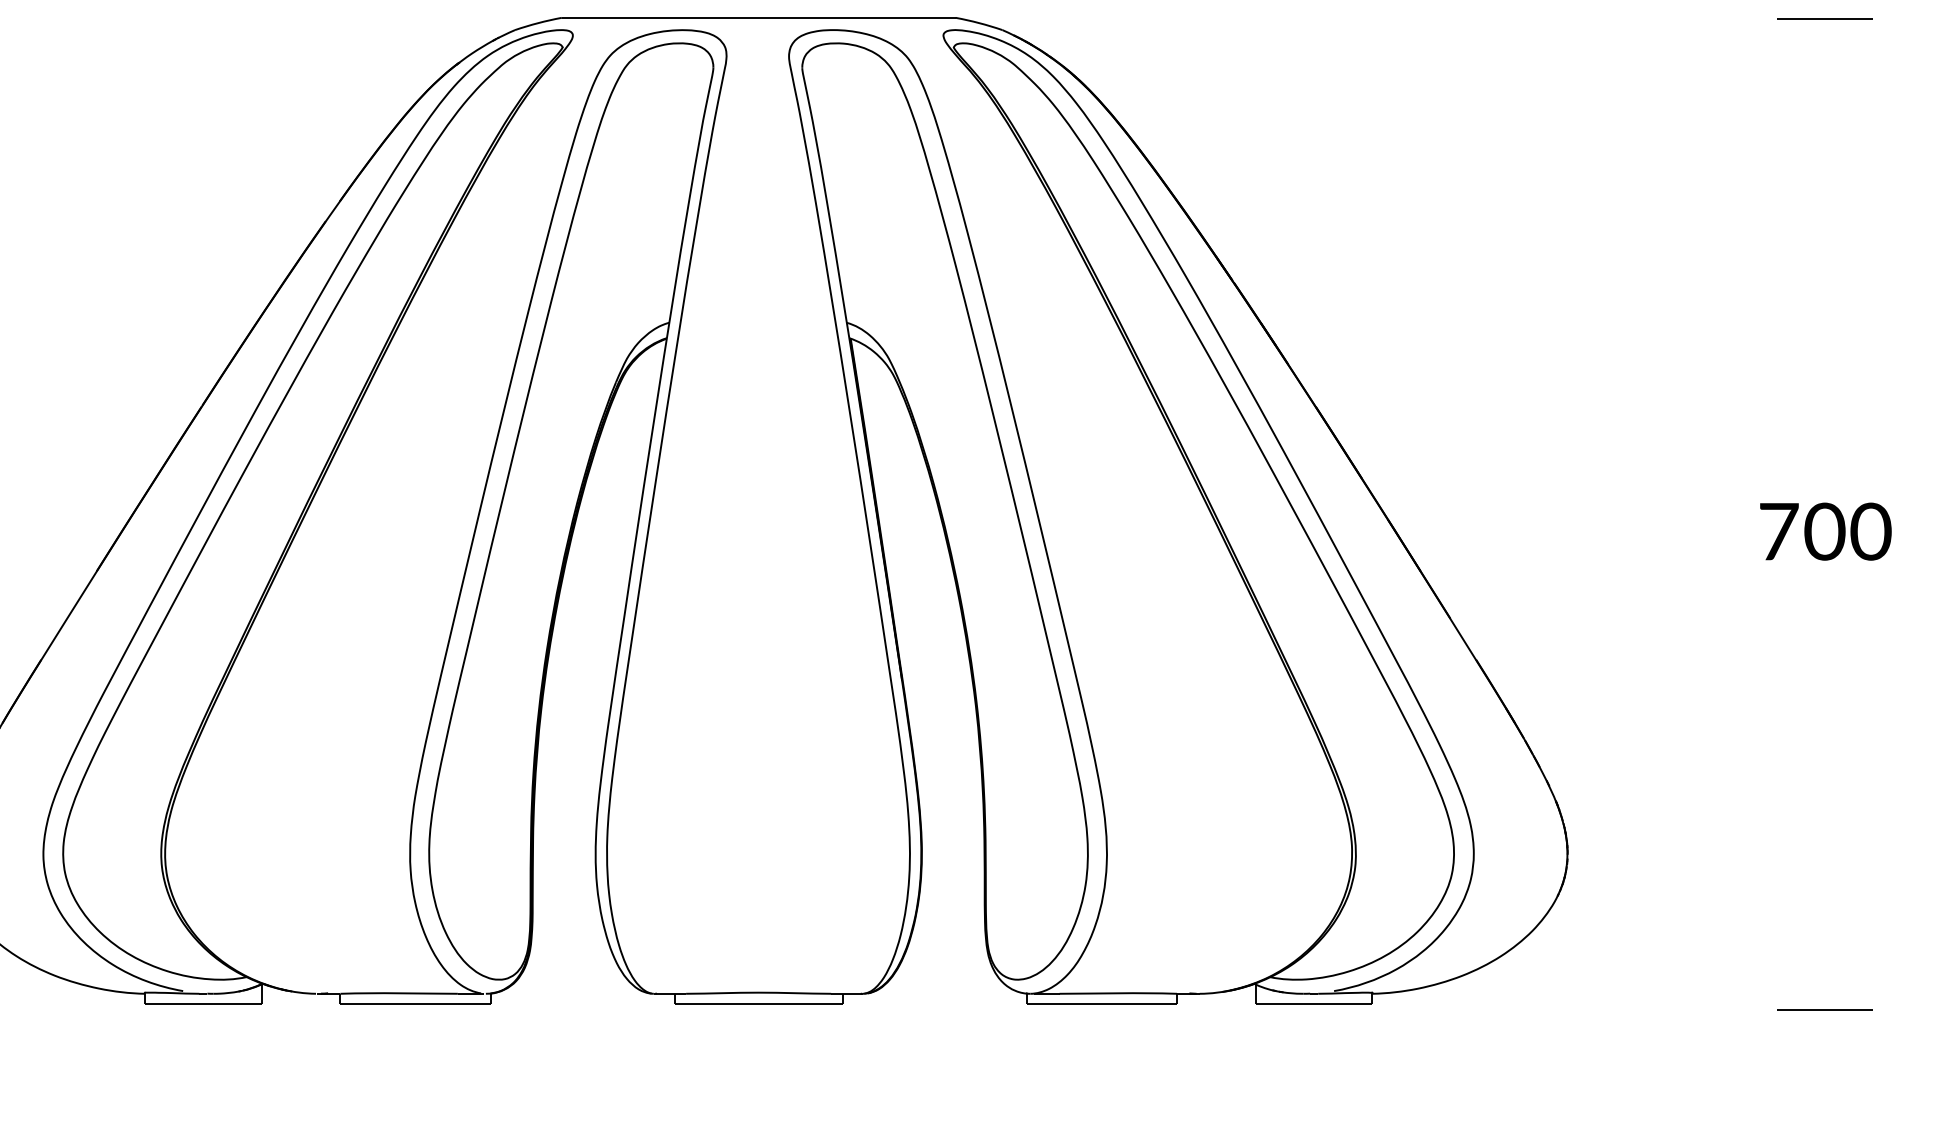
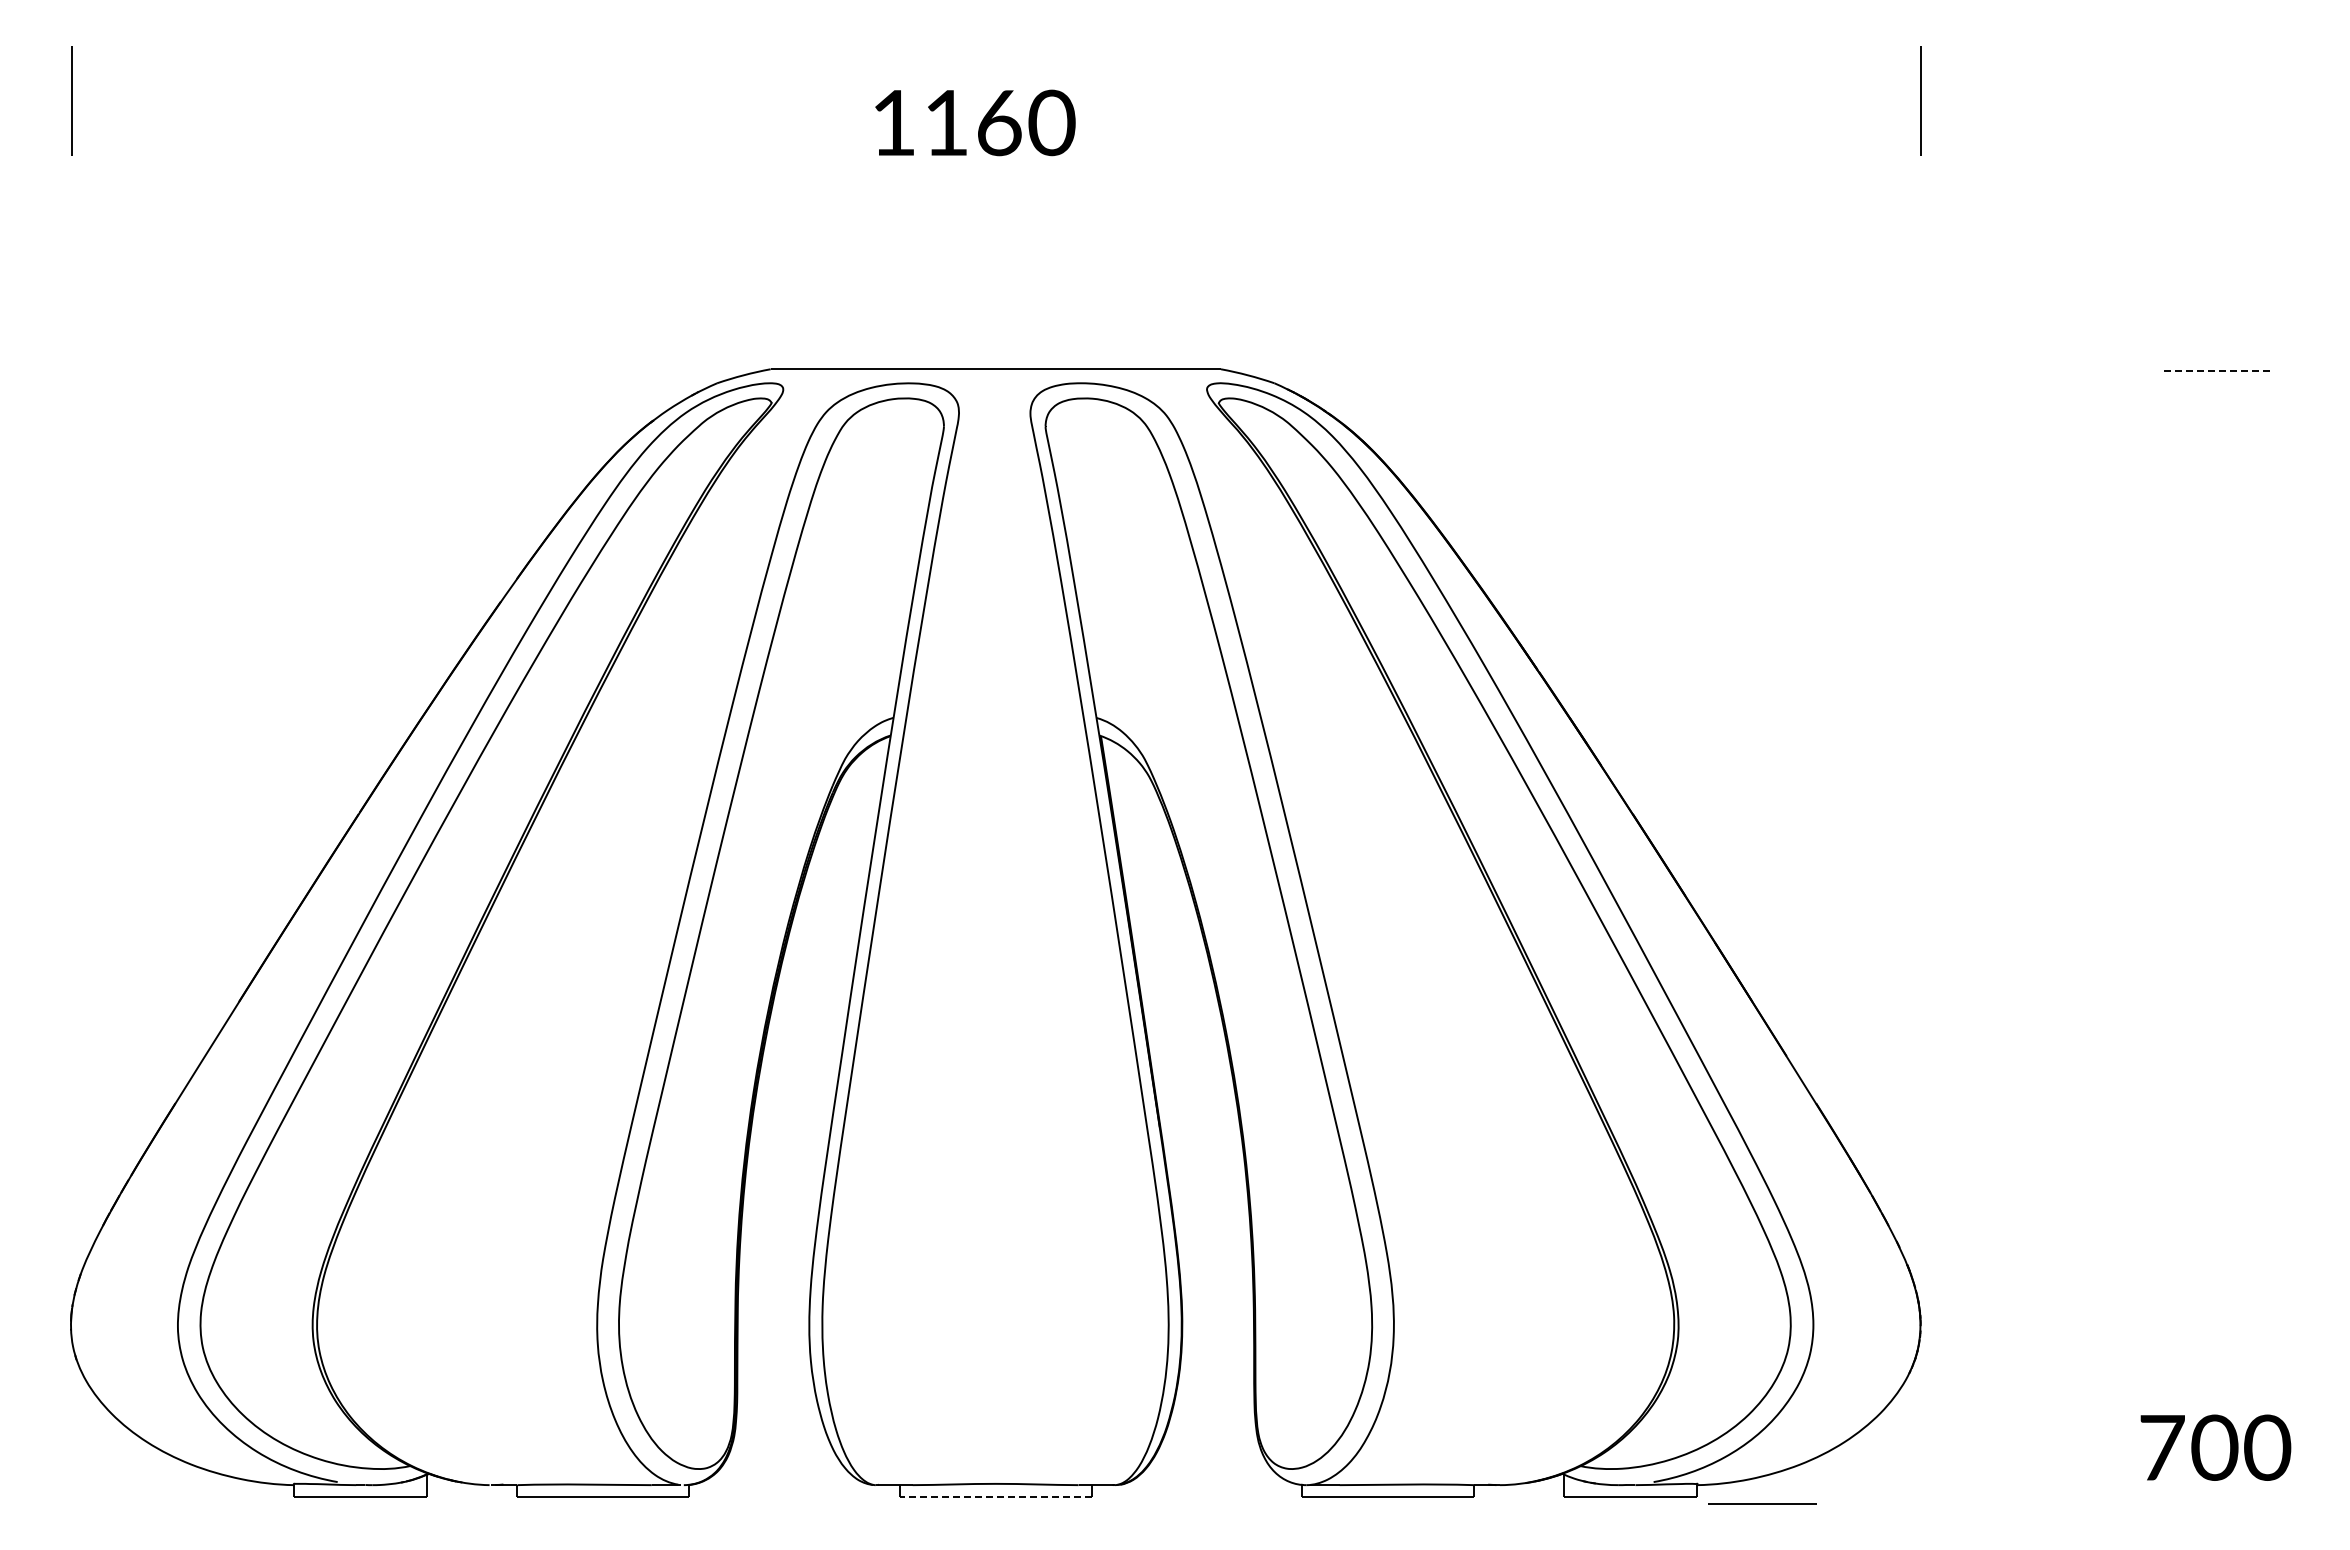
line: (1825, 18) -> (2215, 370), solid -> dashed
text: (1825, 531) -> (2215, 1447), moved
line: (758, 1003) -> (995, 1496), solid -> dashed
line: (1825, 1009) -> (1762, 1503), moved

